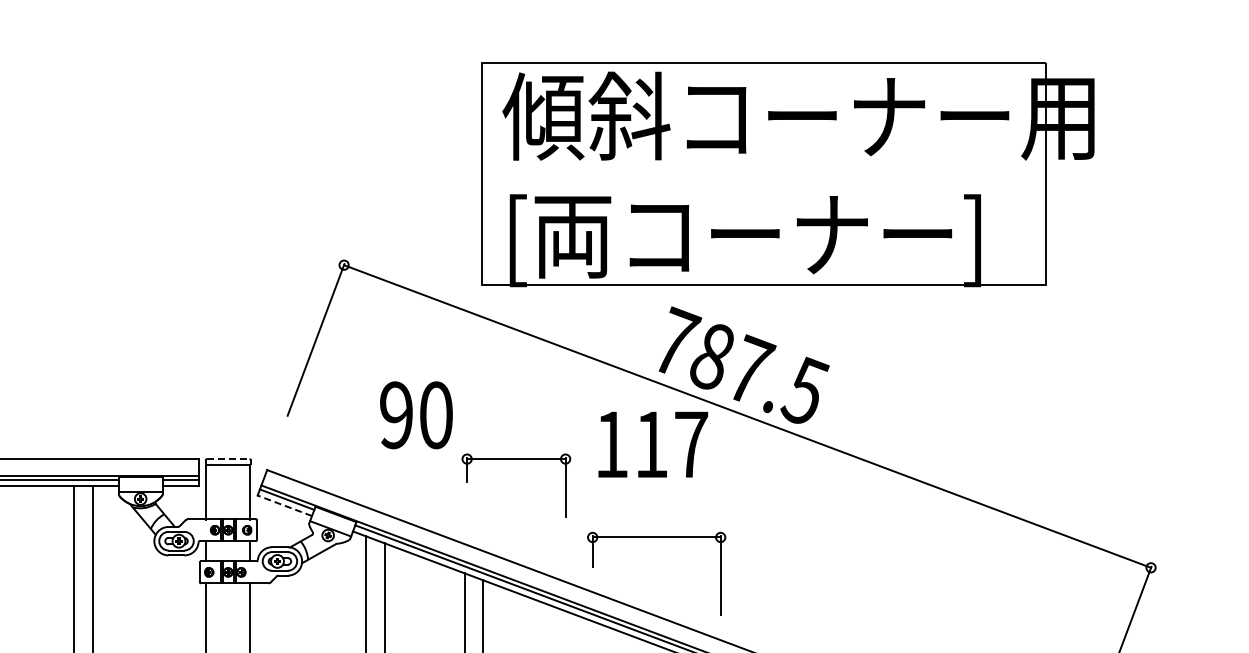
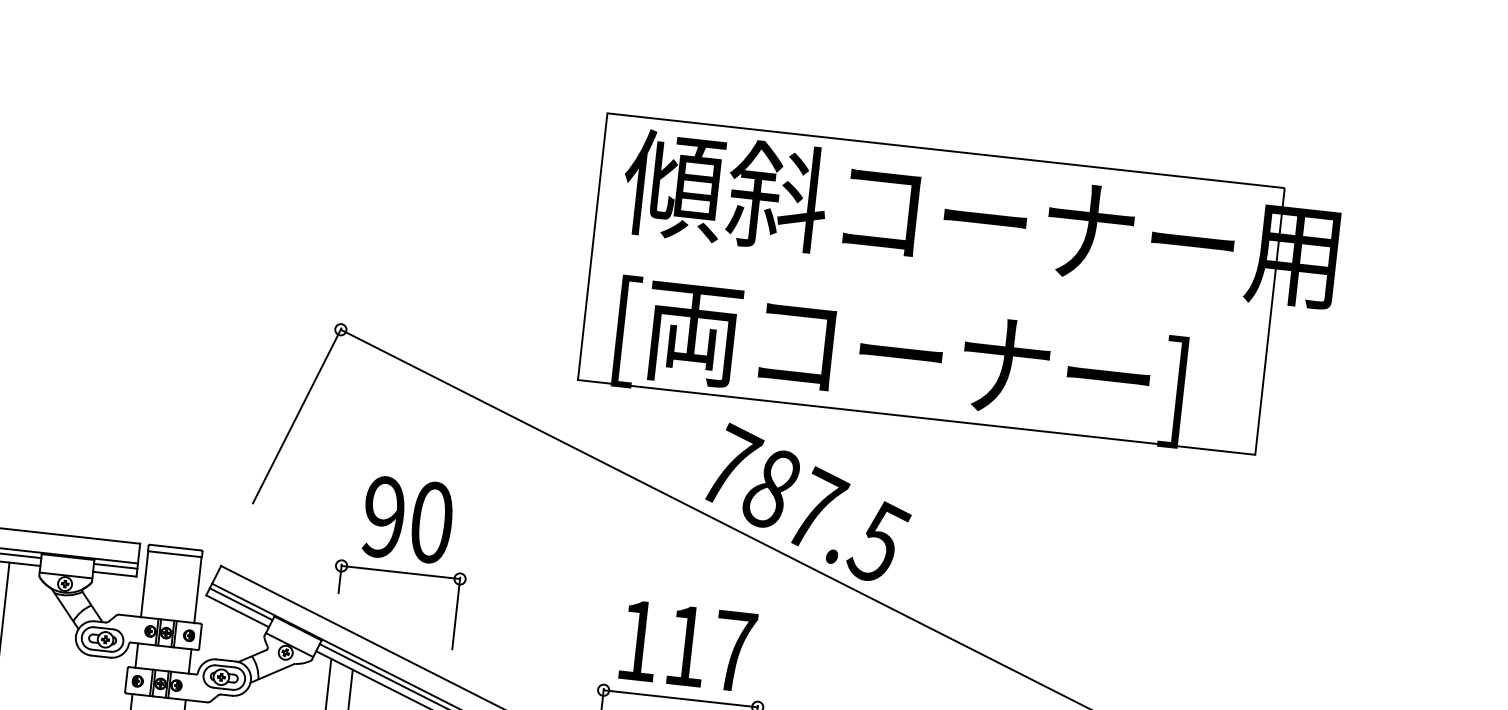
part: (787, 174) -> (959, 287), moved
text: (653, 444) -> (688, 646), moved
line: (228, 459) -> (175, 548), dashed -> solid
part: (516, 459) -> (400, 572), moved
line: (284, 505) -> (237, 610), dashed -> solid

